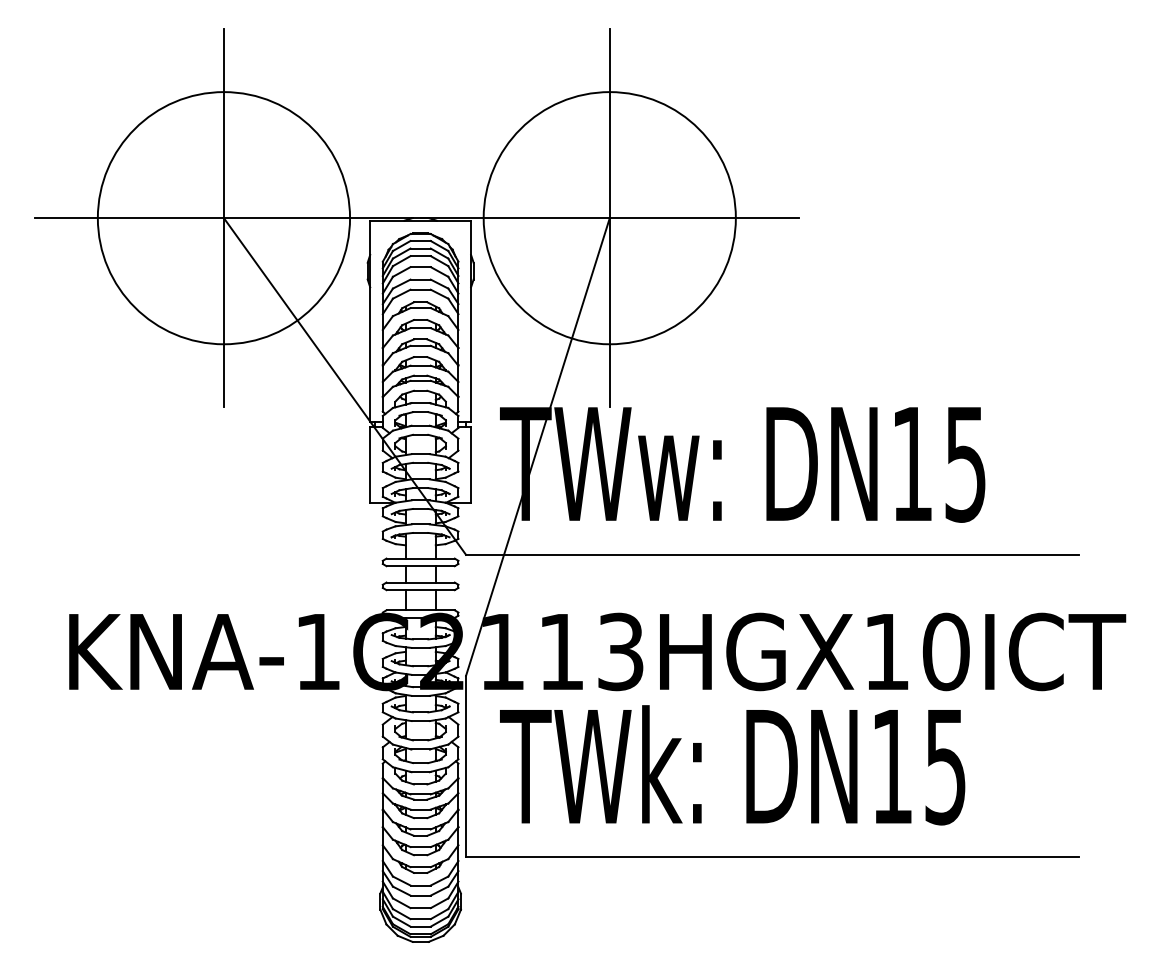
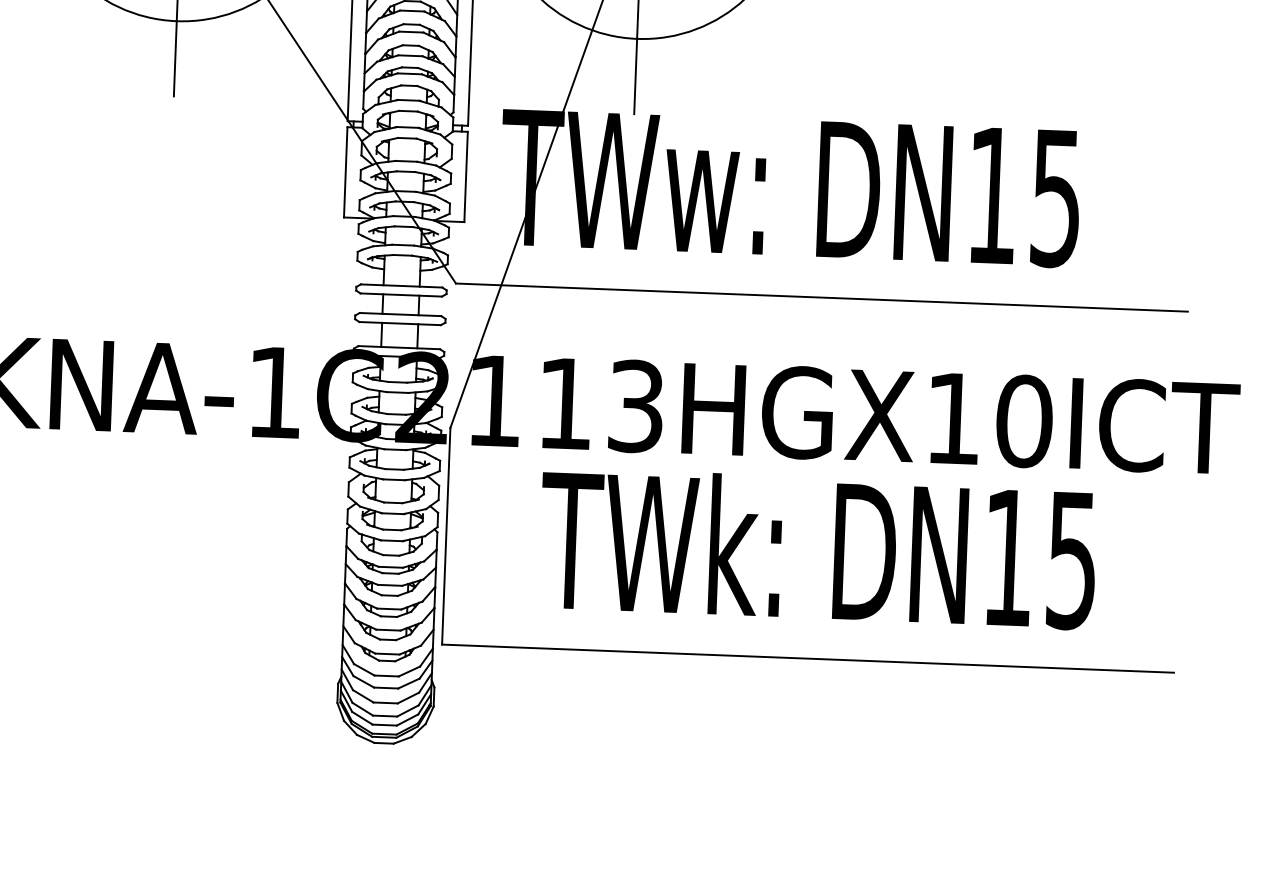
text: (732, 765) -> (817, 549), moved

